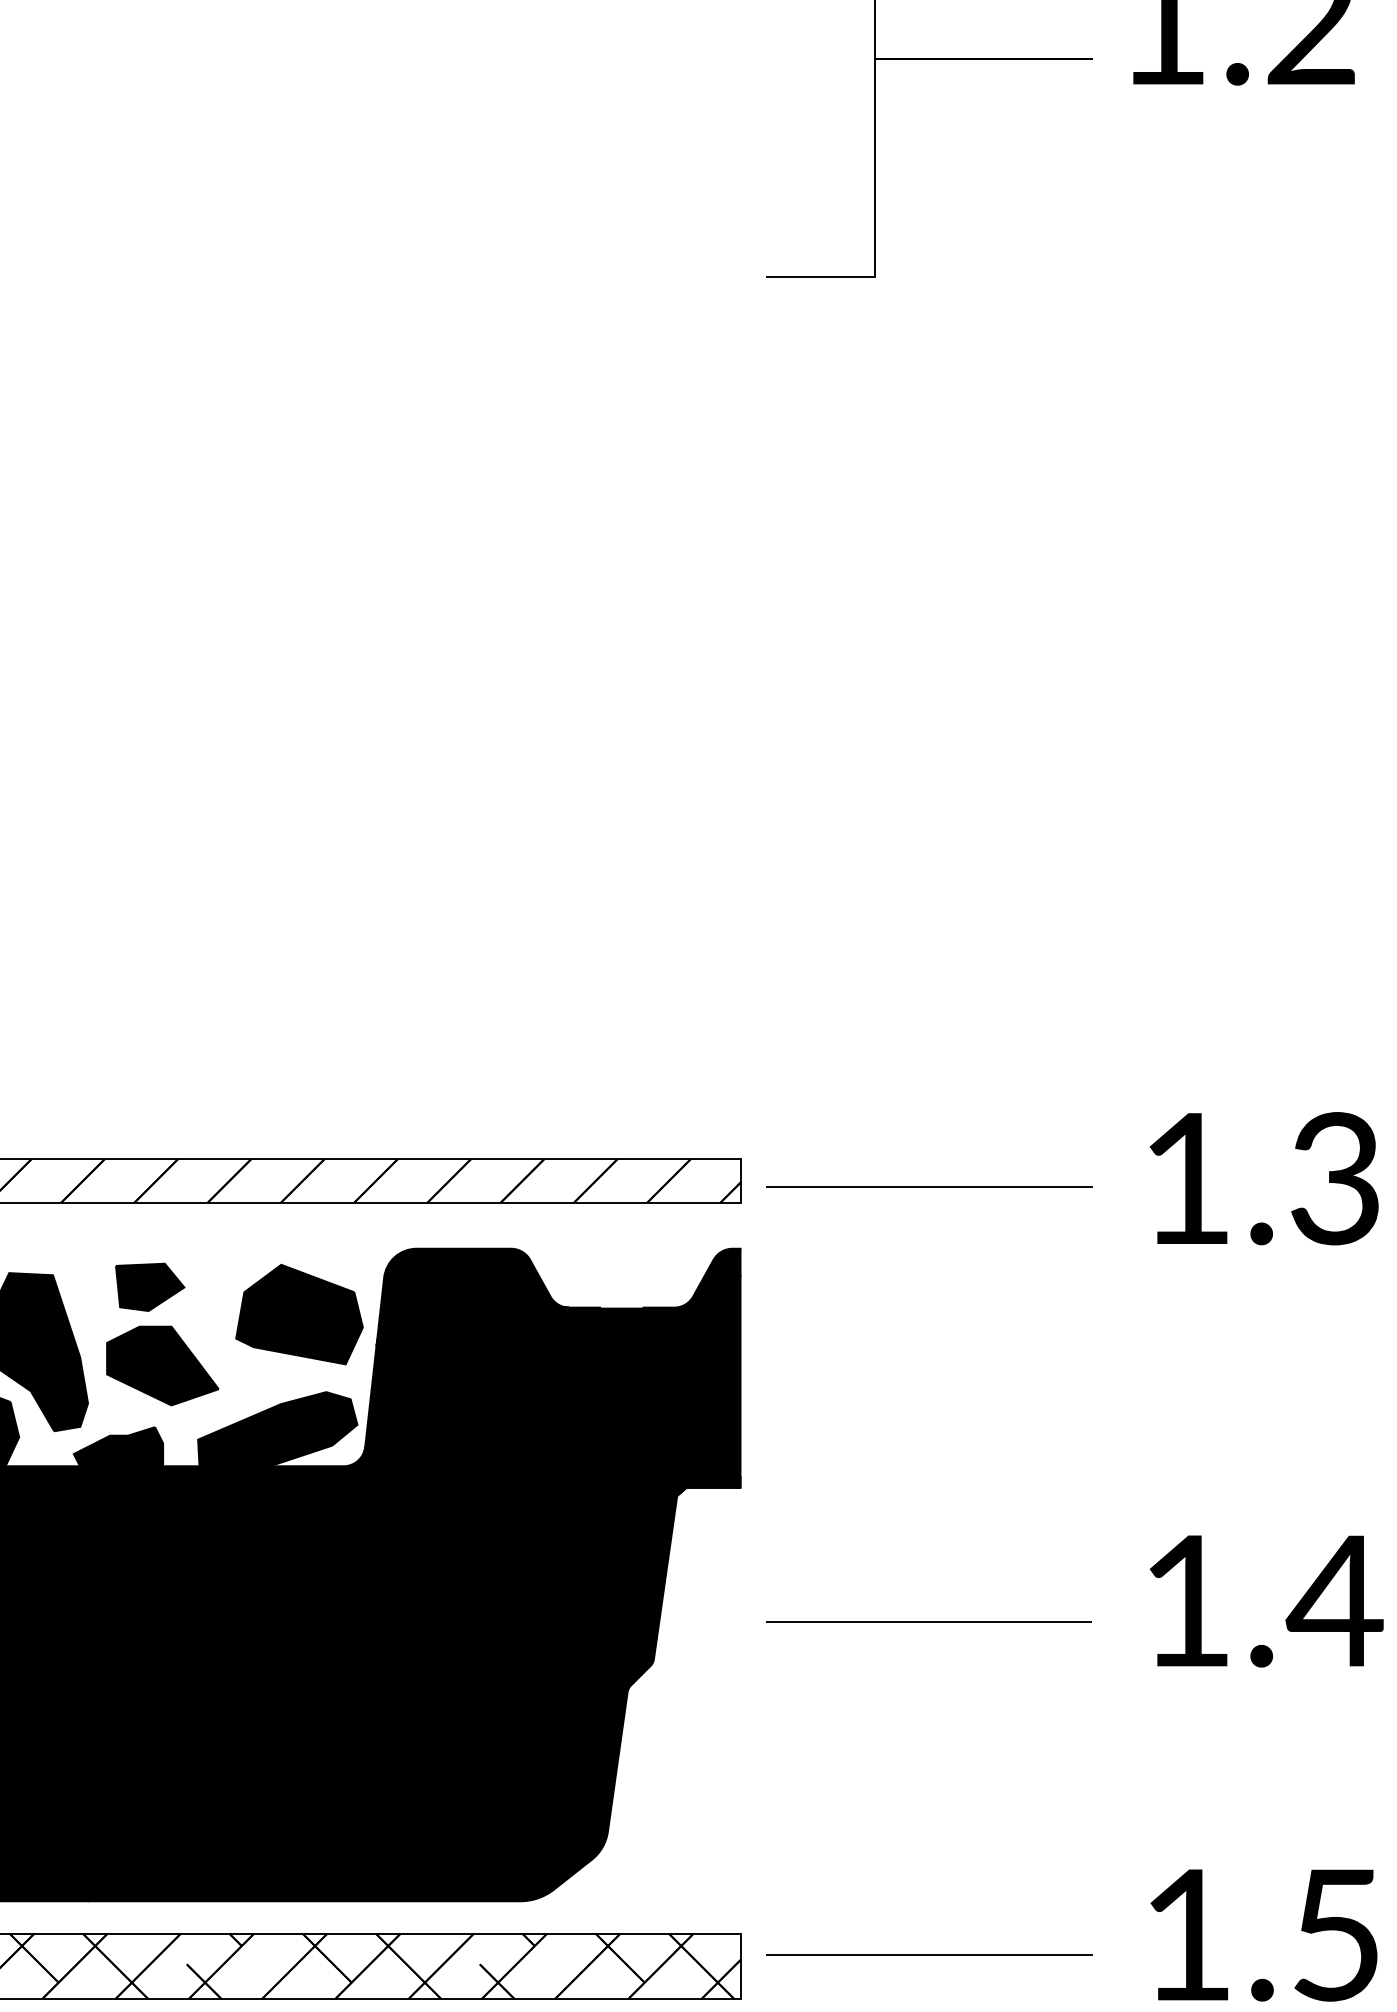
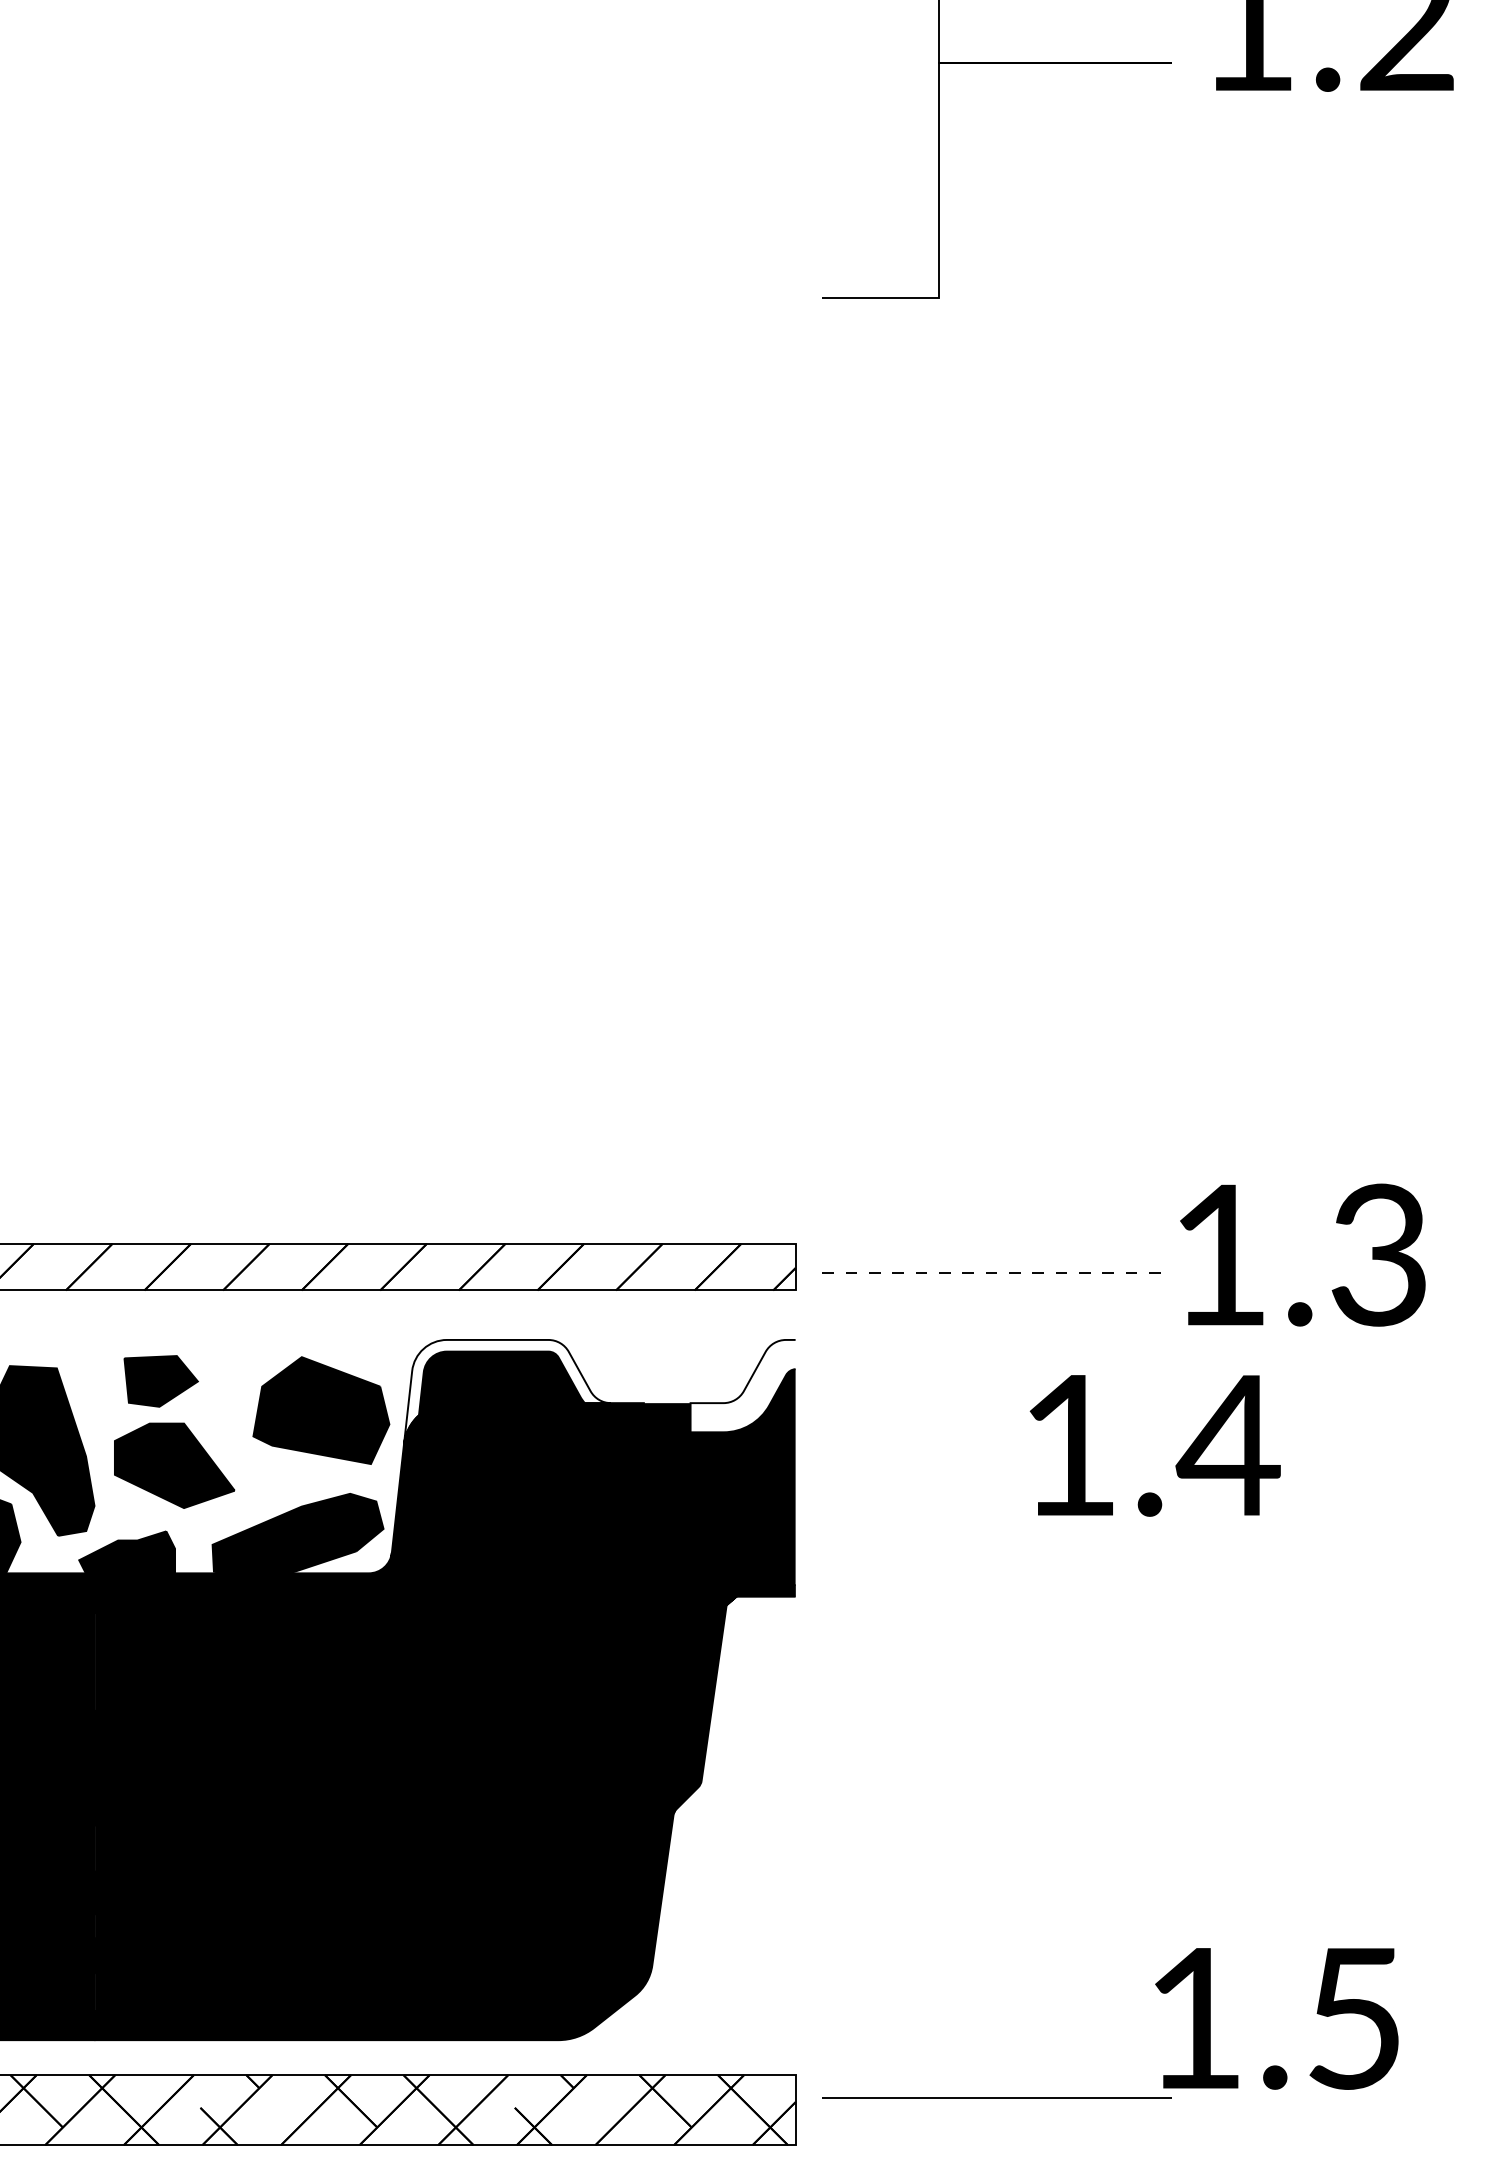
text: (1263, 1178) -> (1302, 1254), moved
line: (929, 1186) -> (997, 1273), solid -> dashed
fill: (692, 1291) -> (743, 1385), removed
fill: (472, 1297) -> (507, 1392), removed
text: (1266, 1601) -> (1155, 1445), moved
line: (928, 1621) -> (996, 1739), removed
text: (1263, 1935) -> (1276, 2018), moved

